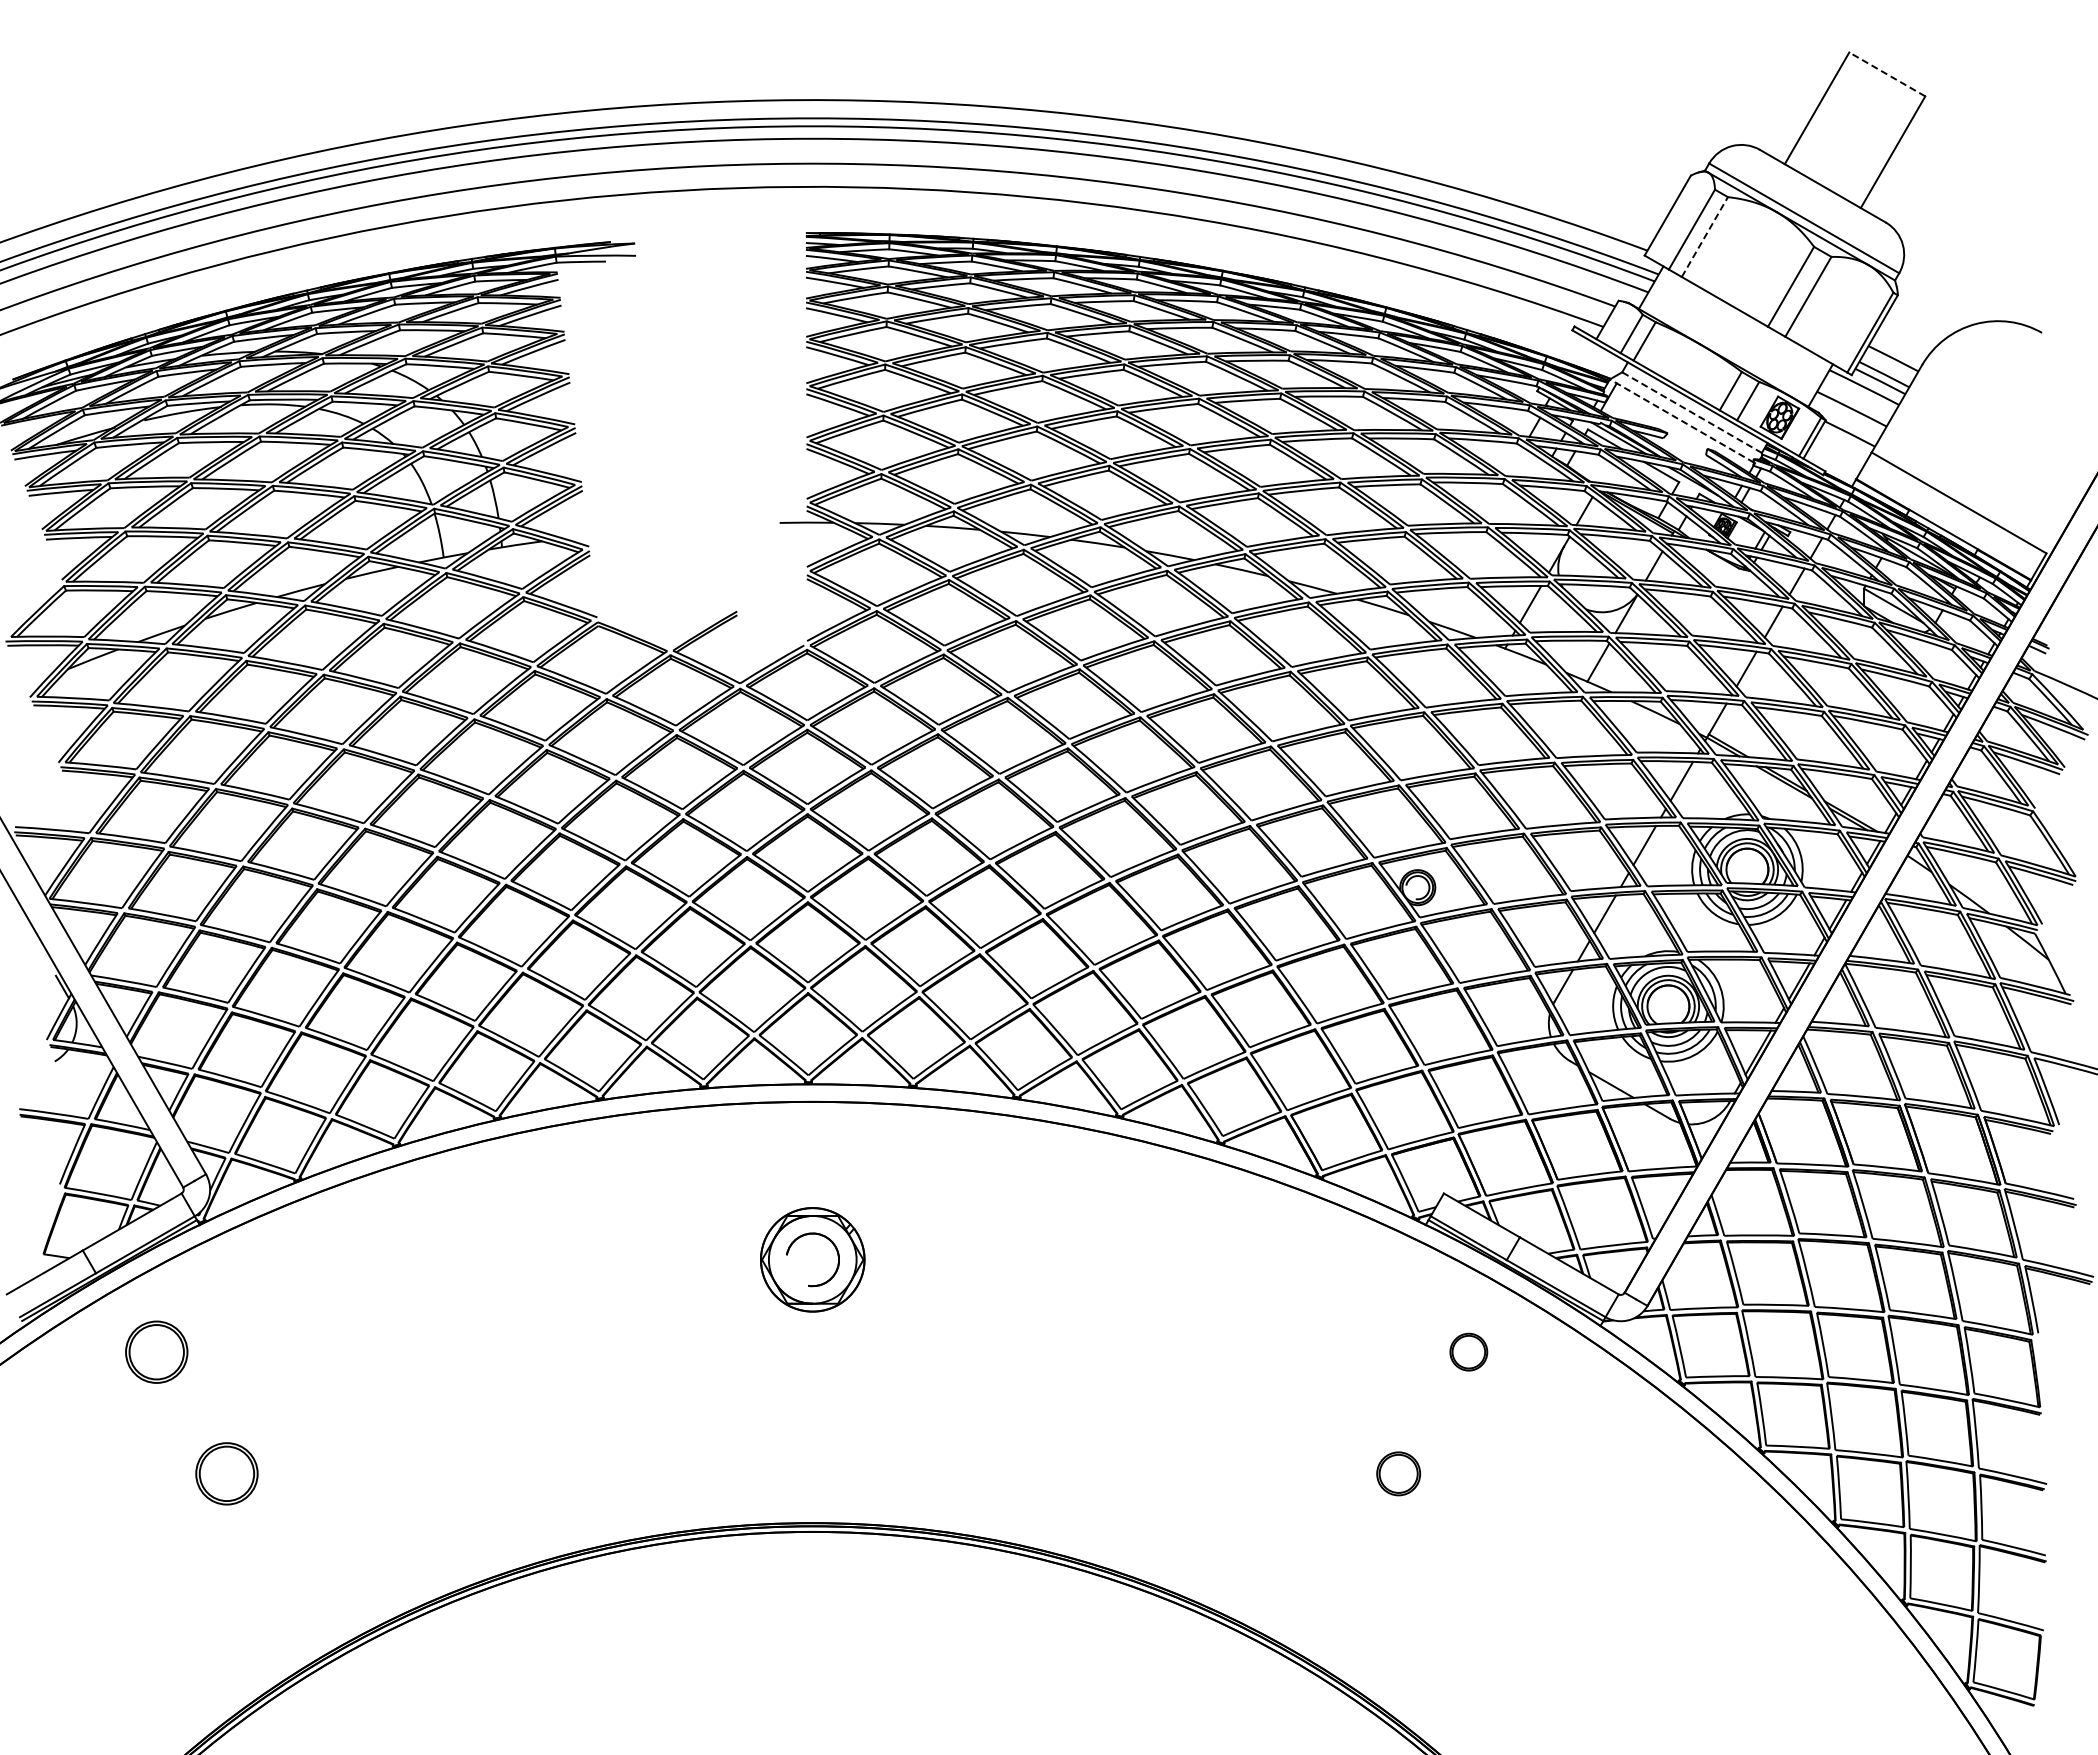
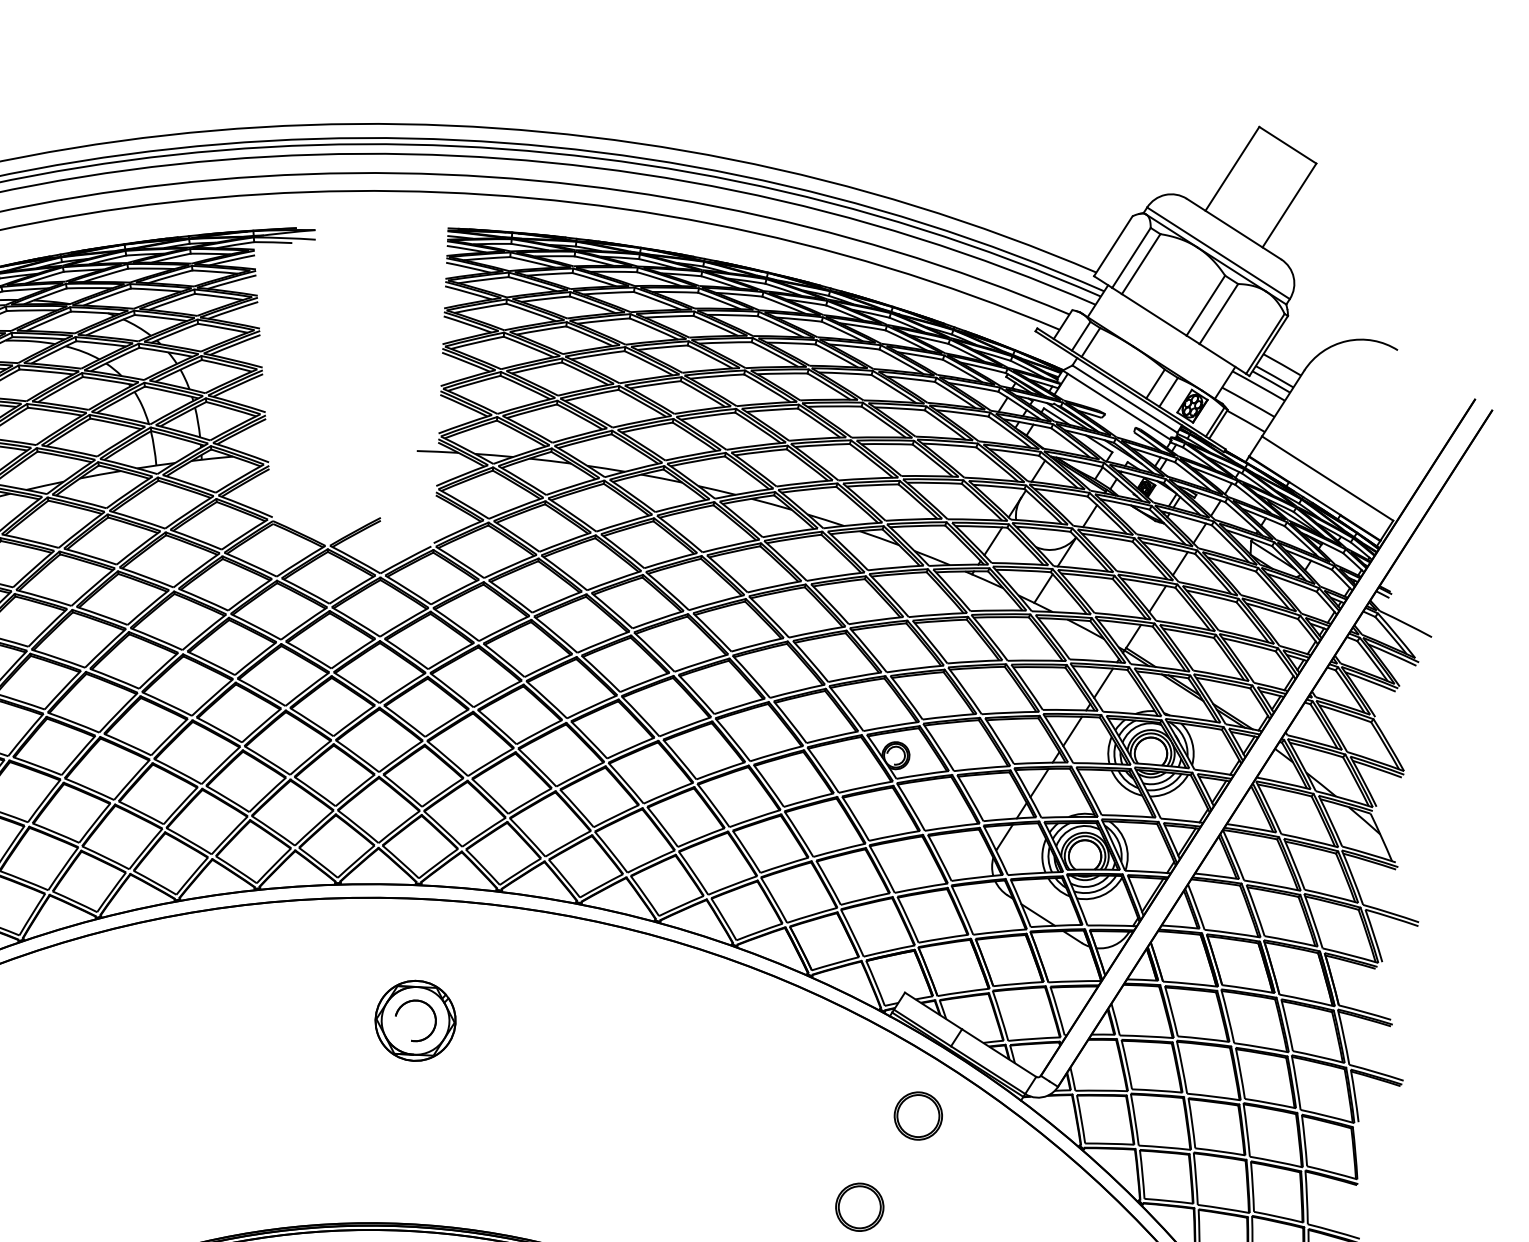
line: (1887, 74) -> (1288, 145), dashed -> solid
line: (1705, 236) -> (1141, 263), dashed -> solid
line: (1692, 412) -> (1125, 399), dashed -> solid
line: (1681, 420) -> (1116, 404), dashed -> solid
part: (1468, 1351) -> (918, 1115), size x1.67
part: (1398, 1473) -> (859, 1207), size x1.43

